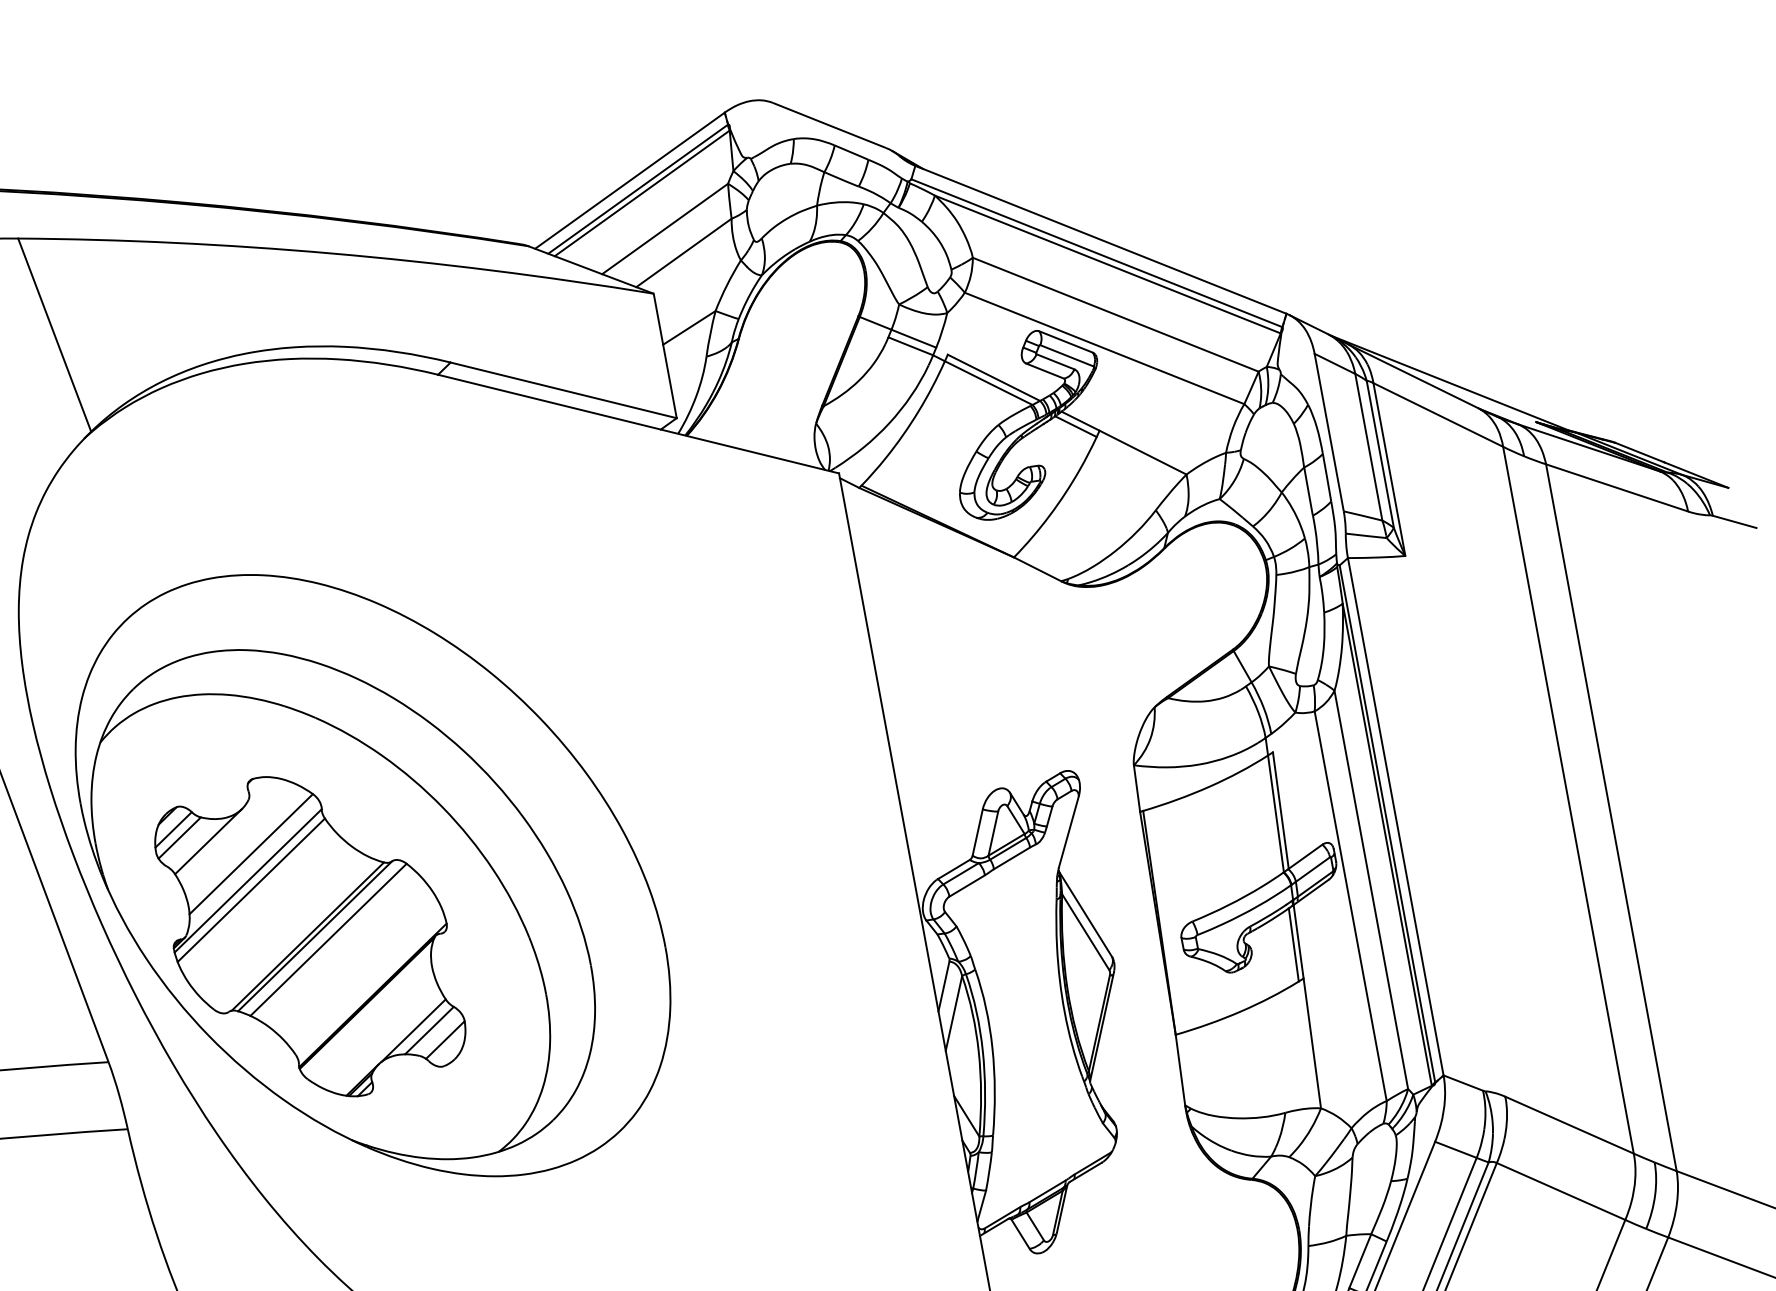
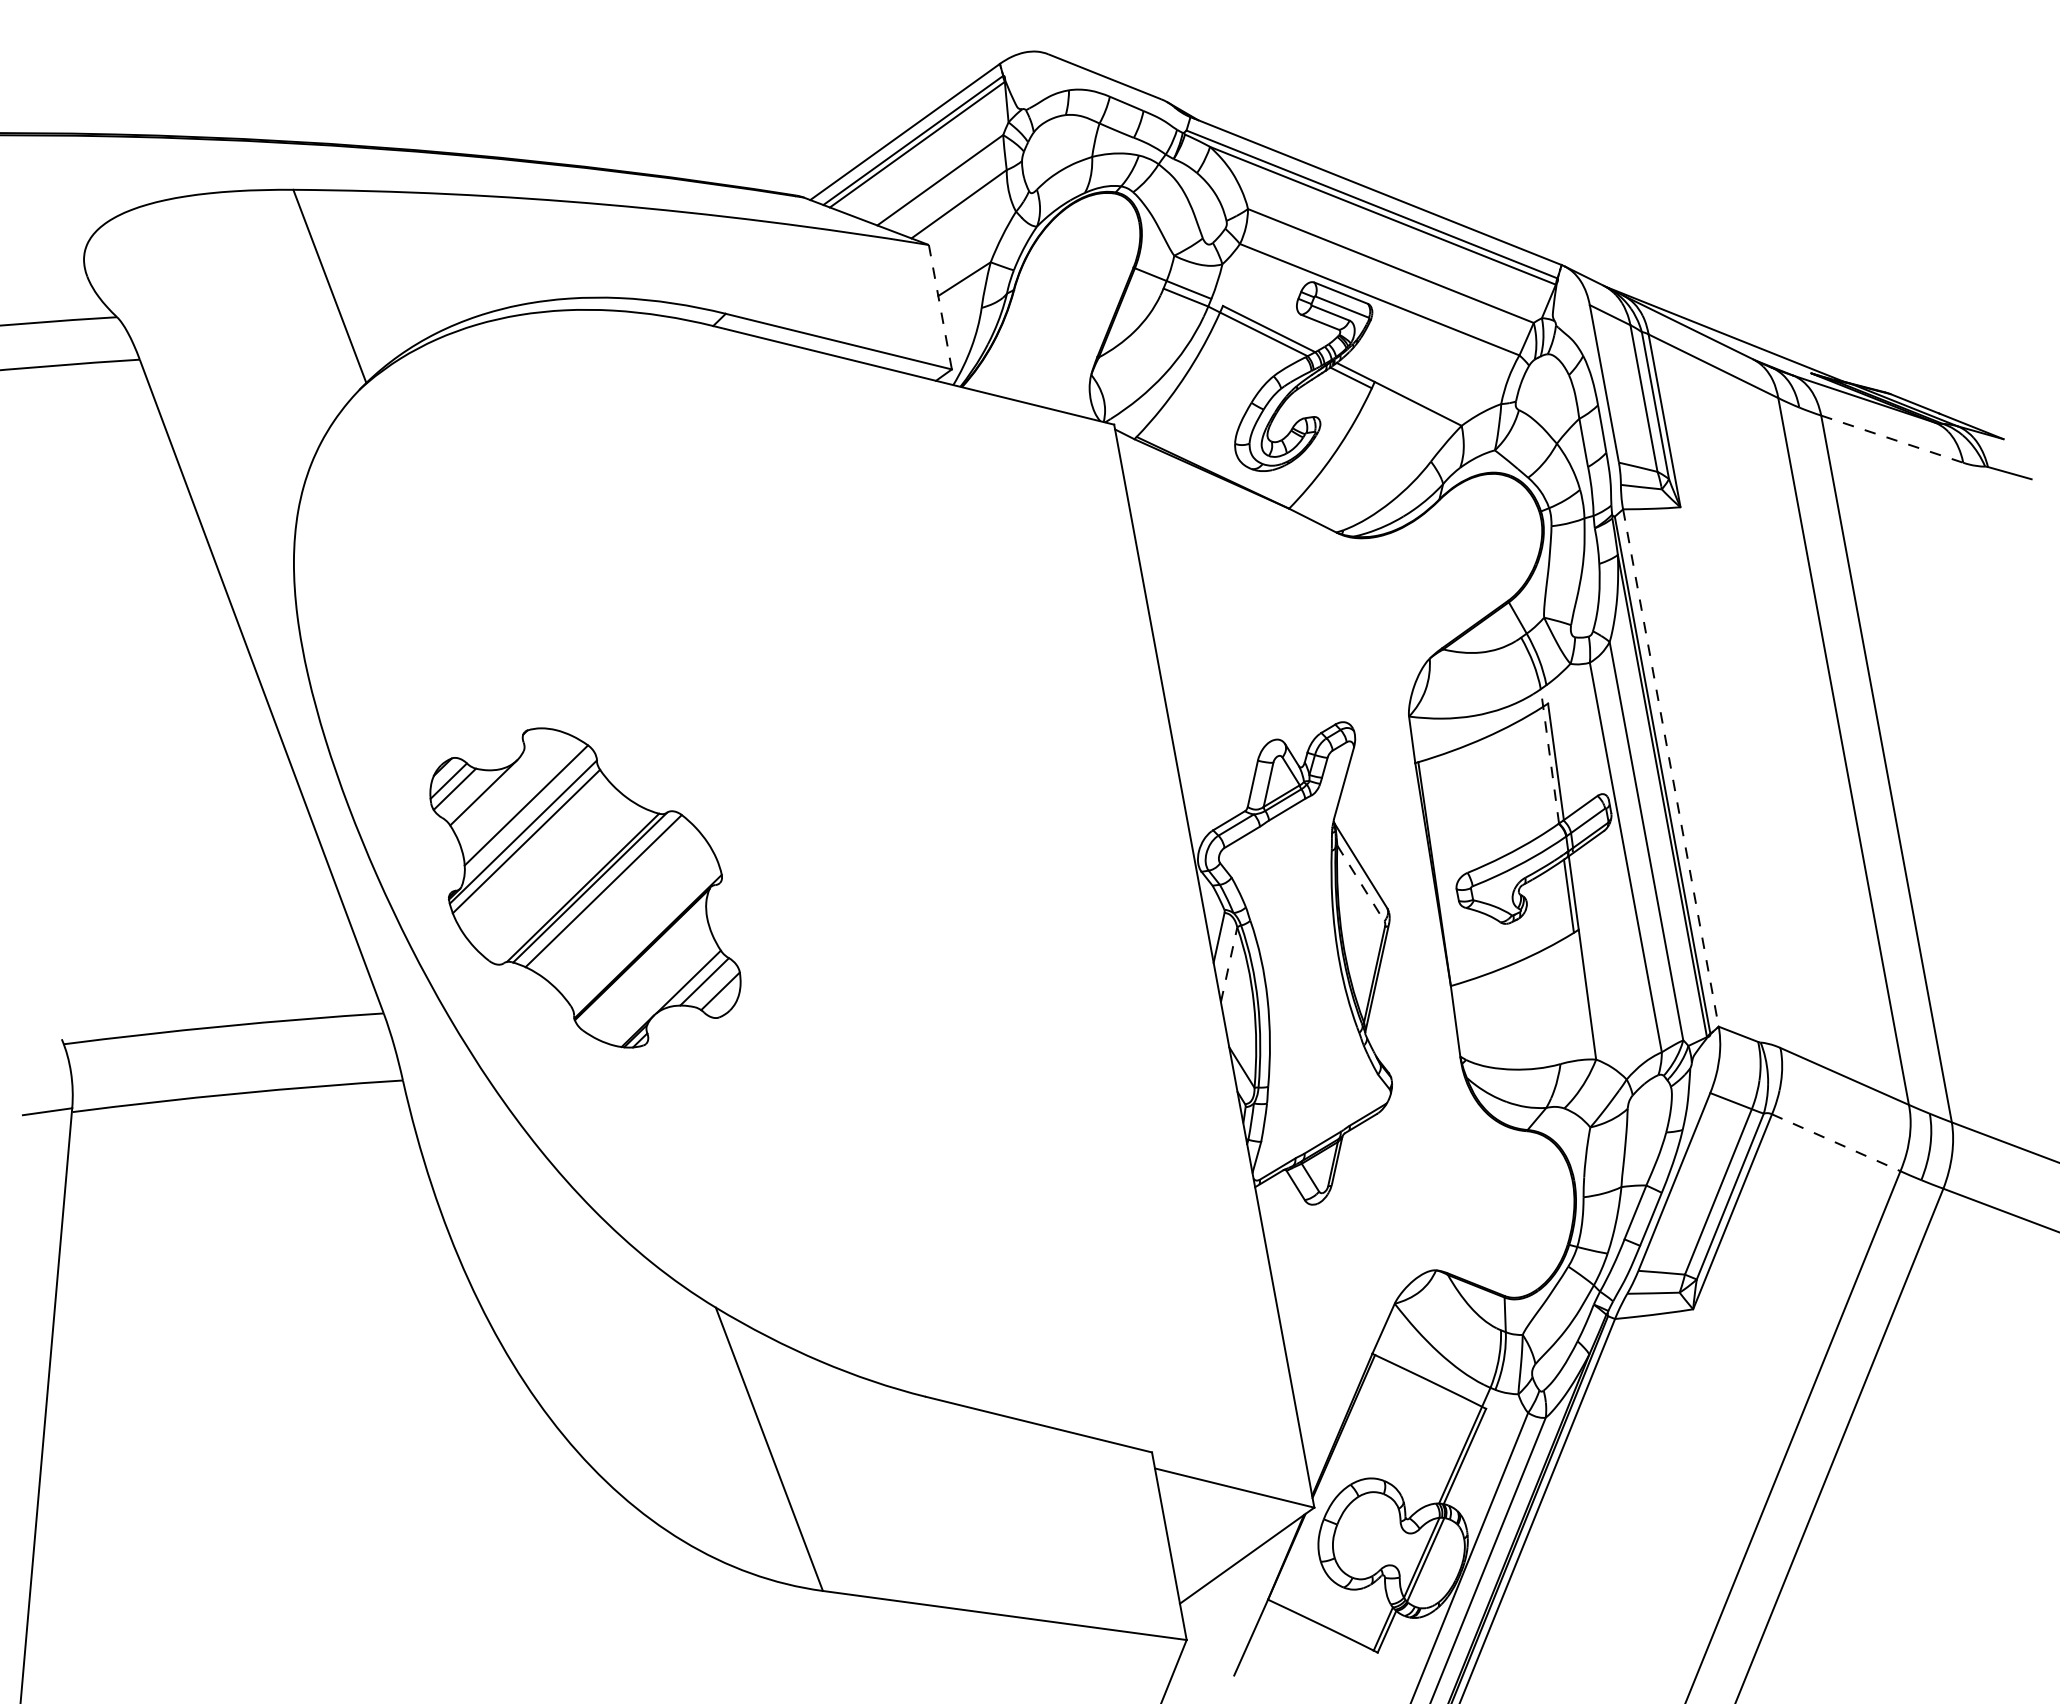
line: (665, 356) -> (940, 307), solid -> dashed
line: (1617, 488) -> (1892, 439), solid -> dashed
line: (1274, 805) -> (1549, 756), solid -> dashed
line: (1396, 817) -> (1671, 768), solid -> dashed
part: (372, 875) -> (647, 826), removed
line: (1085, 932) -> (1360, 883), solid -> dashed
line: (954, 1013) -> (1229, 964), solid -> dashed
line: (1561, 1191) -> (1836, 1142), solid -> dashed

